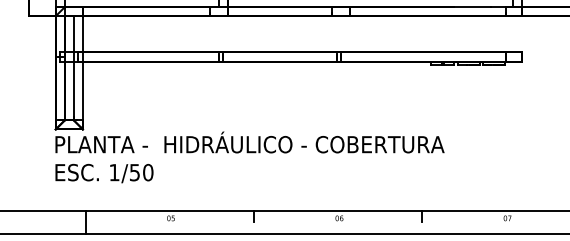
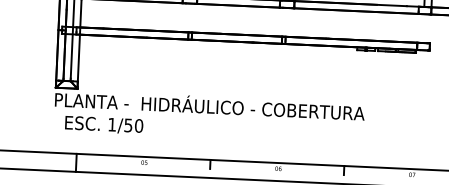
text: (104, 173) -> (104, 125), moved

